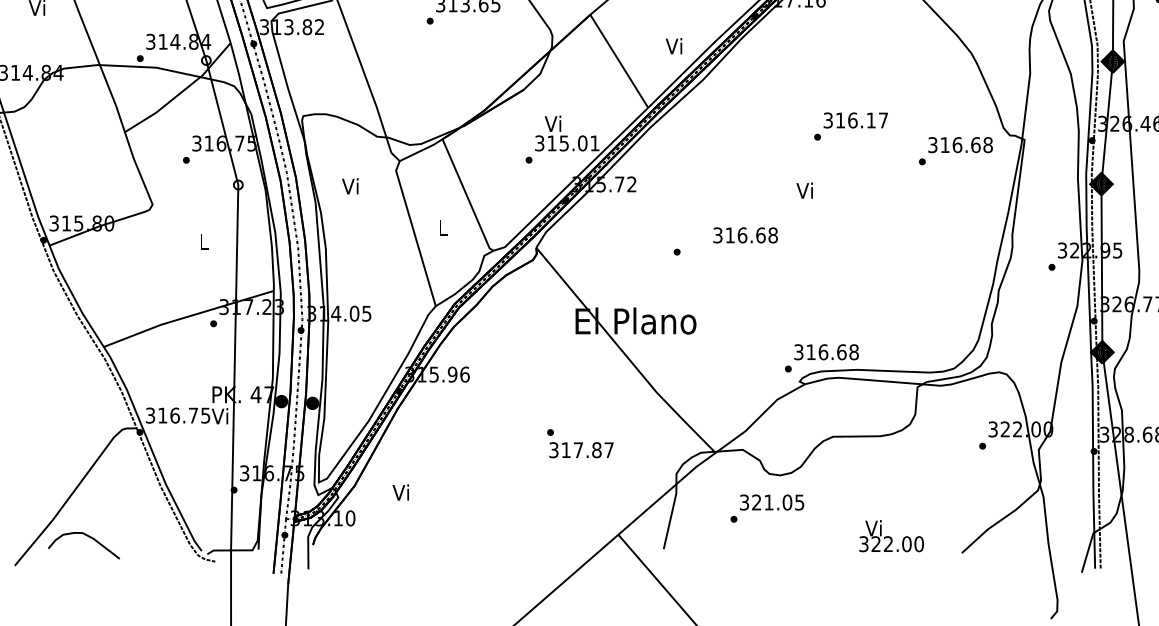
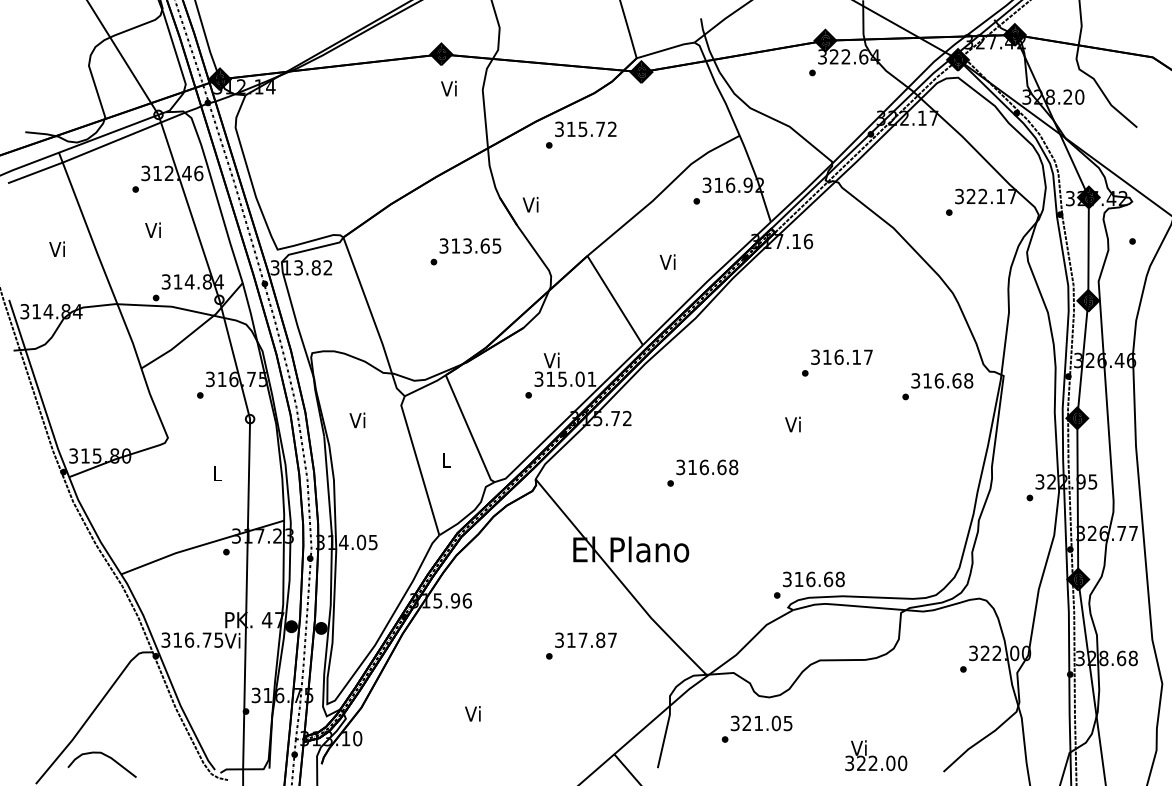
text: (673, 45) -> (667, 261), moved
text: (745, 235) -> (707, 467), moved
text: (580, 449) -> (585, 639), moved
text: (400, 492) -> (472, 713), moved

